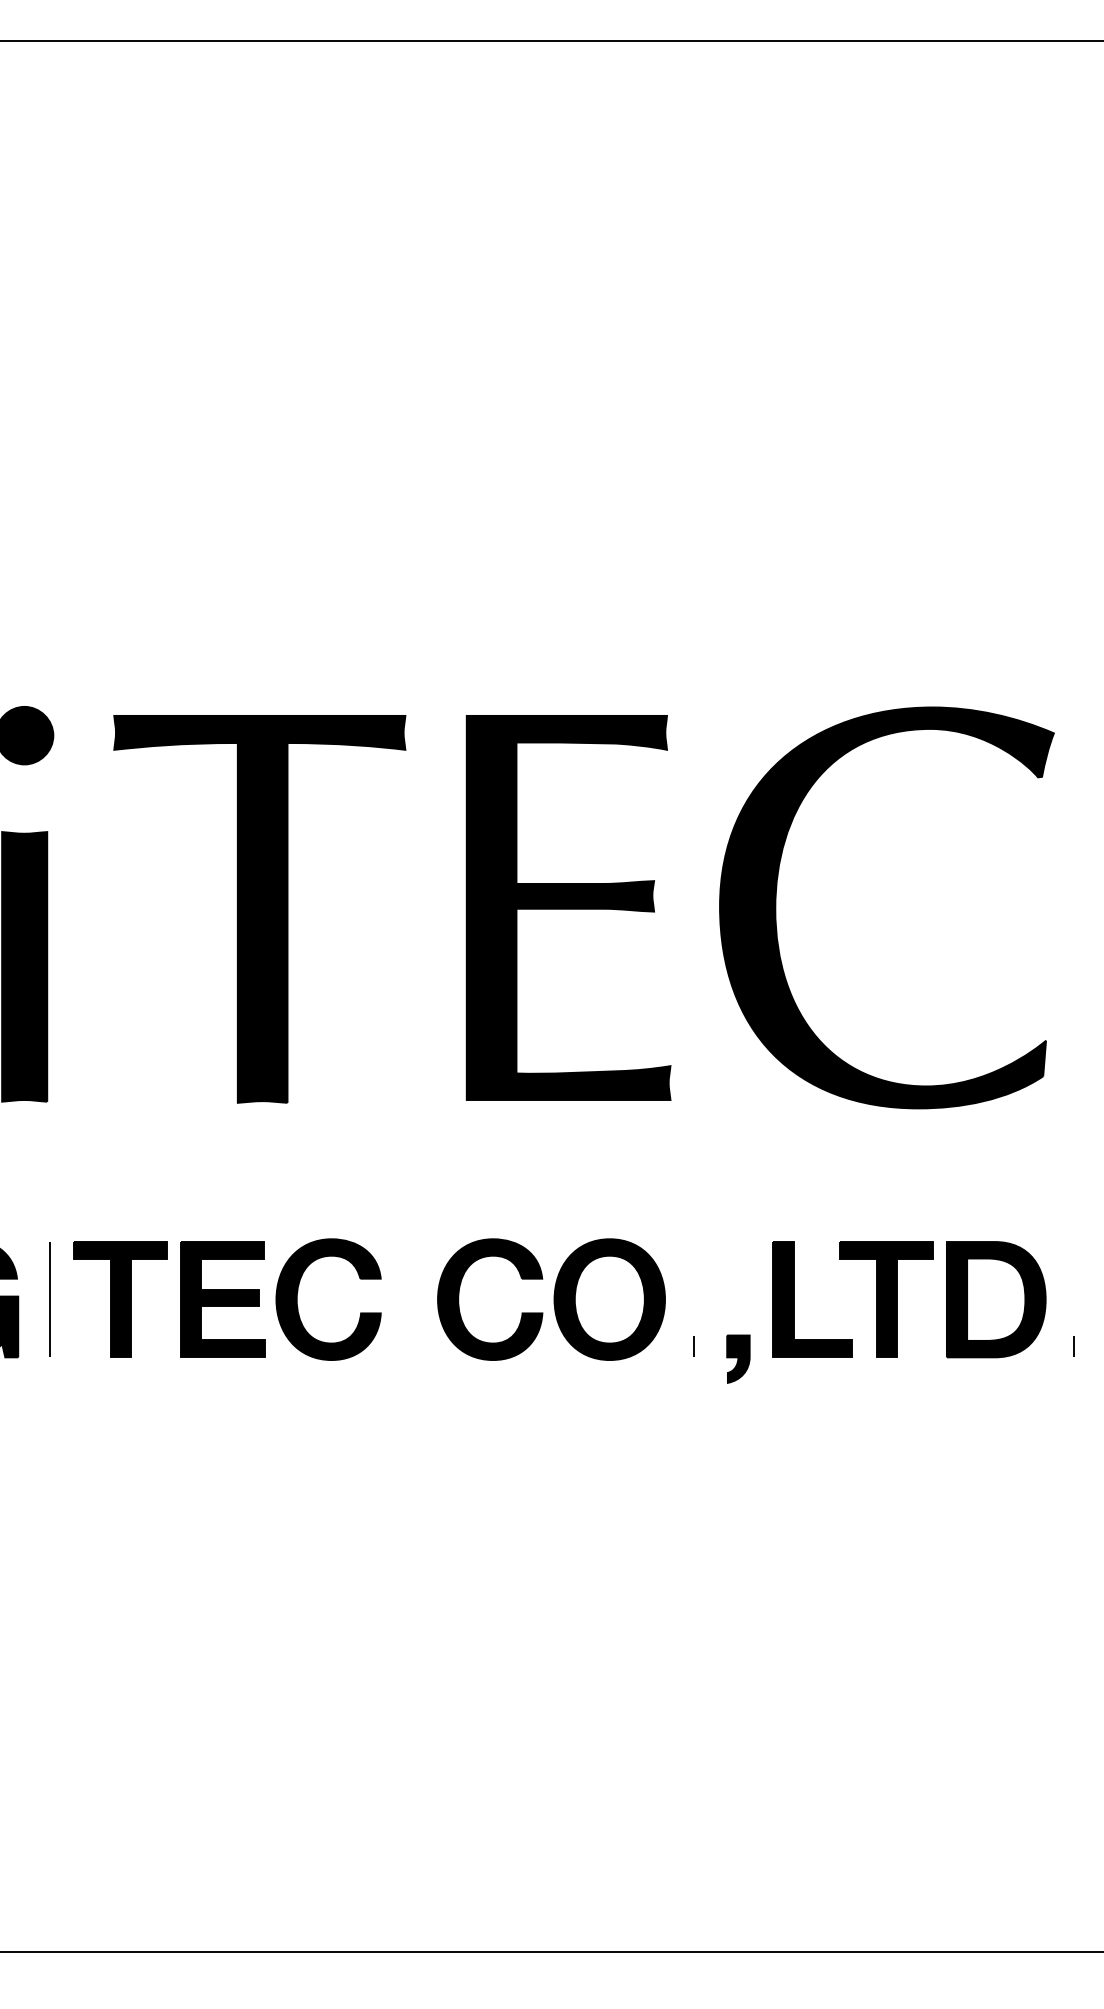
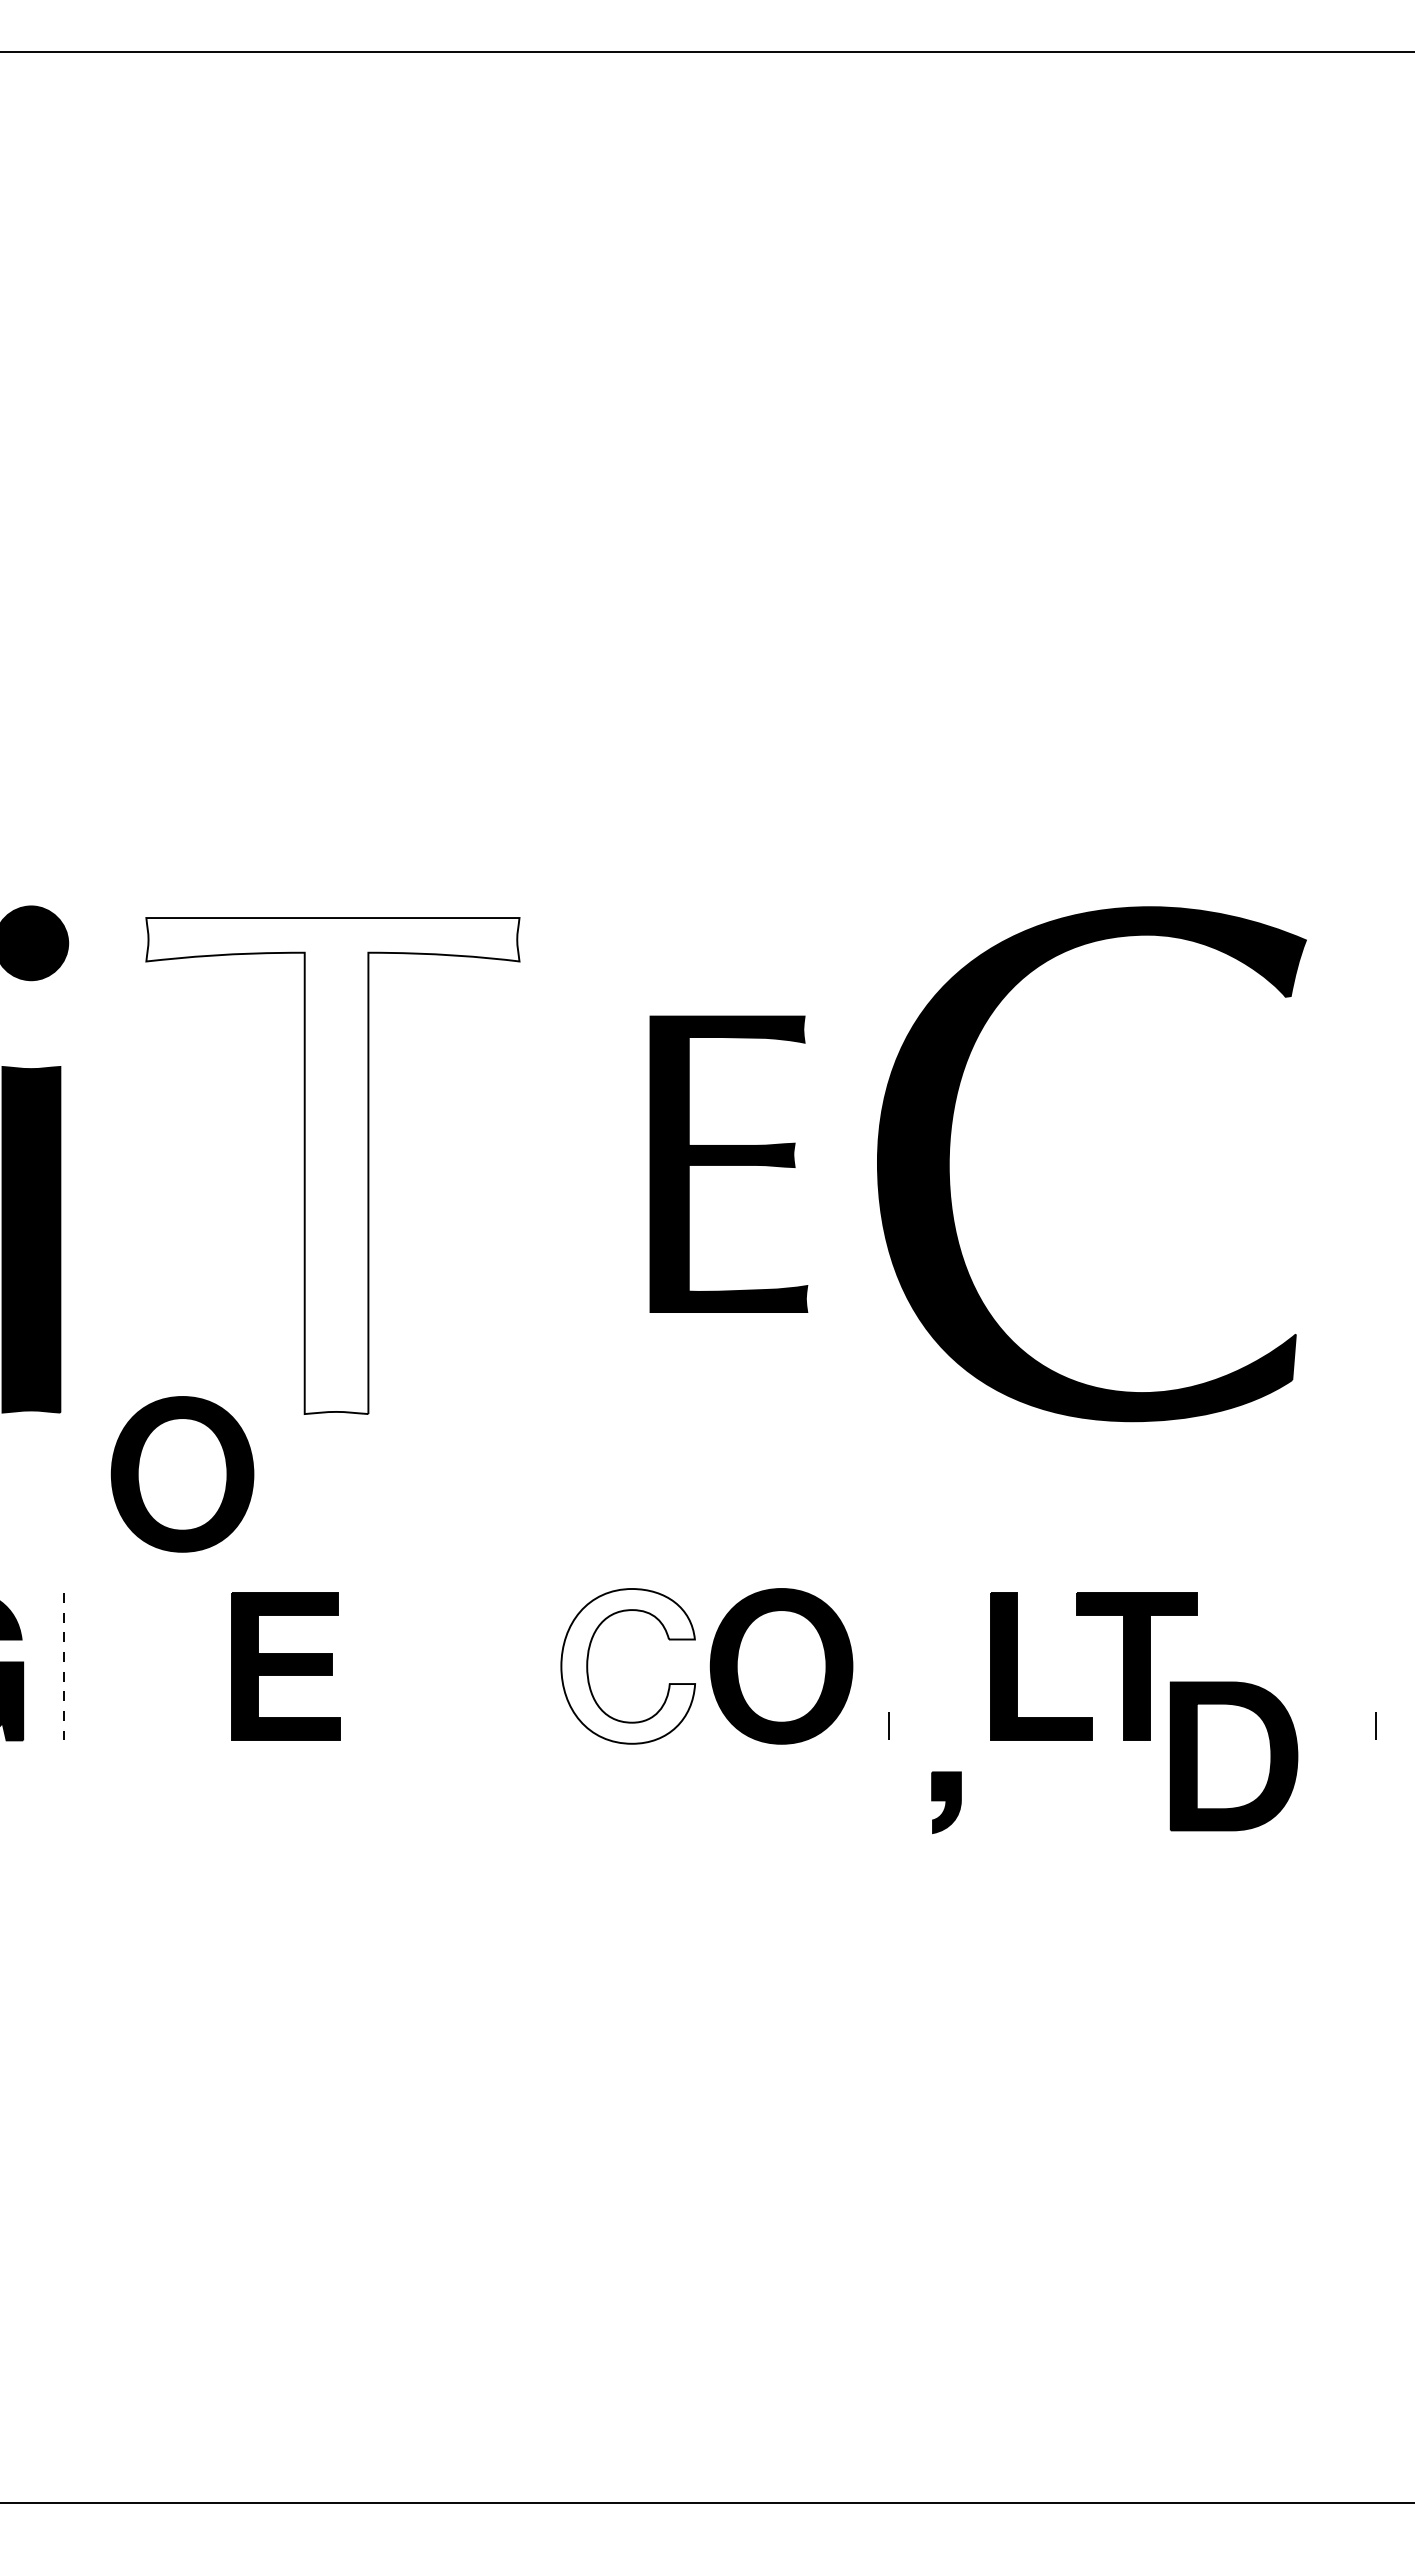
part: (776, 895) -> (950, 1148), moved
part: (568, 908) -> (728, 1164), size x0.6
fill: (259, 909) -> (332, 1166), removed
part: (142, 1149) -> (182, 1474), added
fill: (490, 1298) -> (628, 1665), removed
line: (50, 1299) -> (64, 1666), solid -> dashed
part: (120, 1299) -> (154, 1666), removed
part: (297, 1299) -> (381, 1666), removed
part: (995, 1299) -> (1233, 1756), moved
part: (738, 1359) -> (946, 1802), moved

